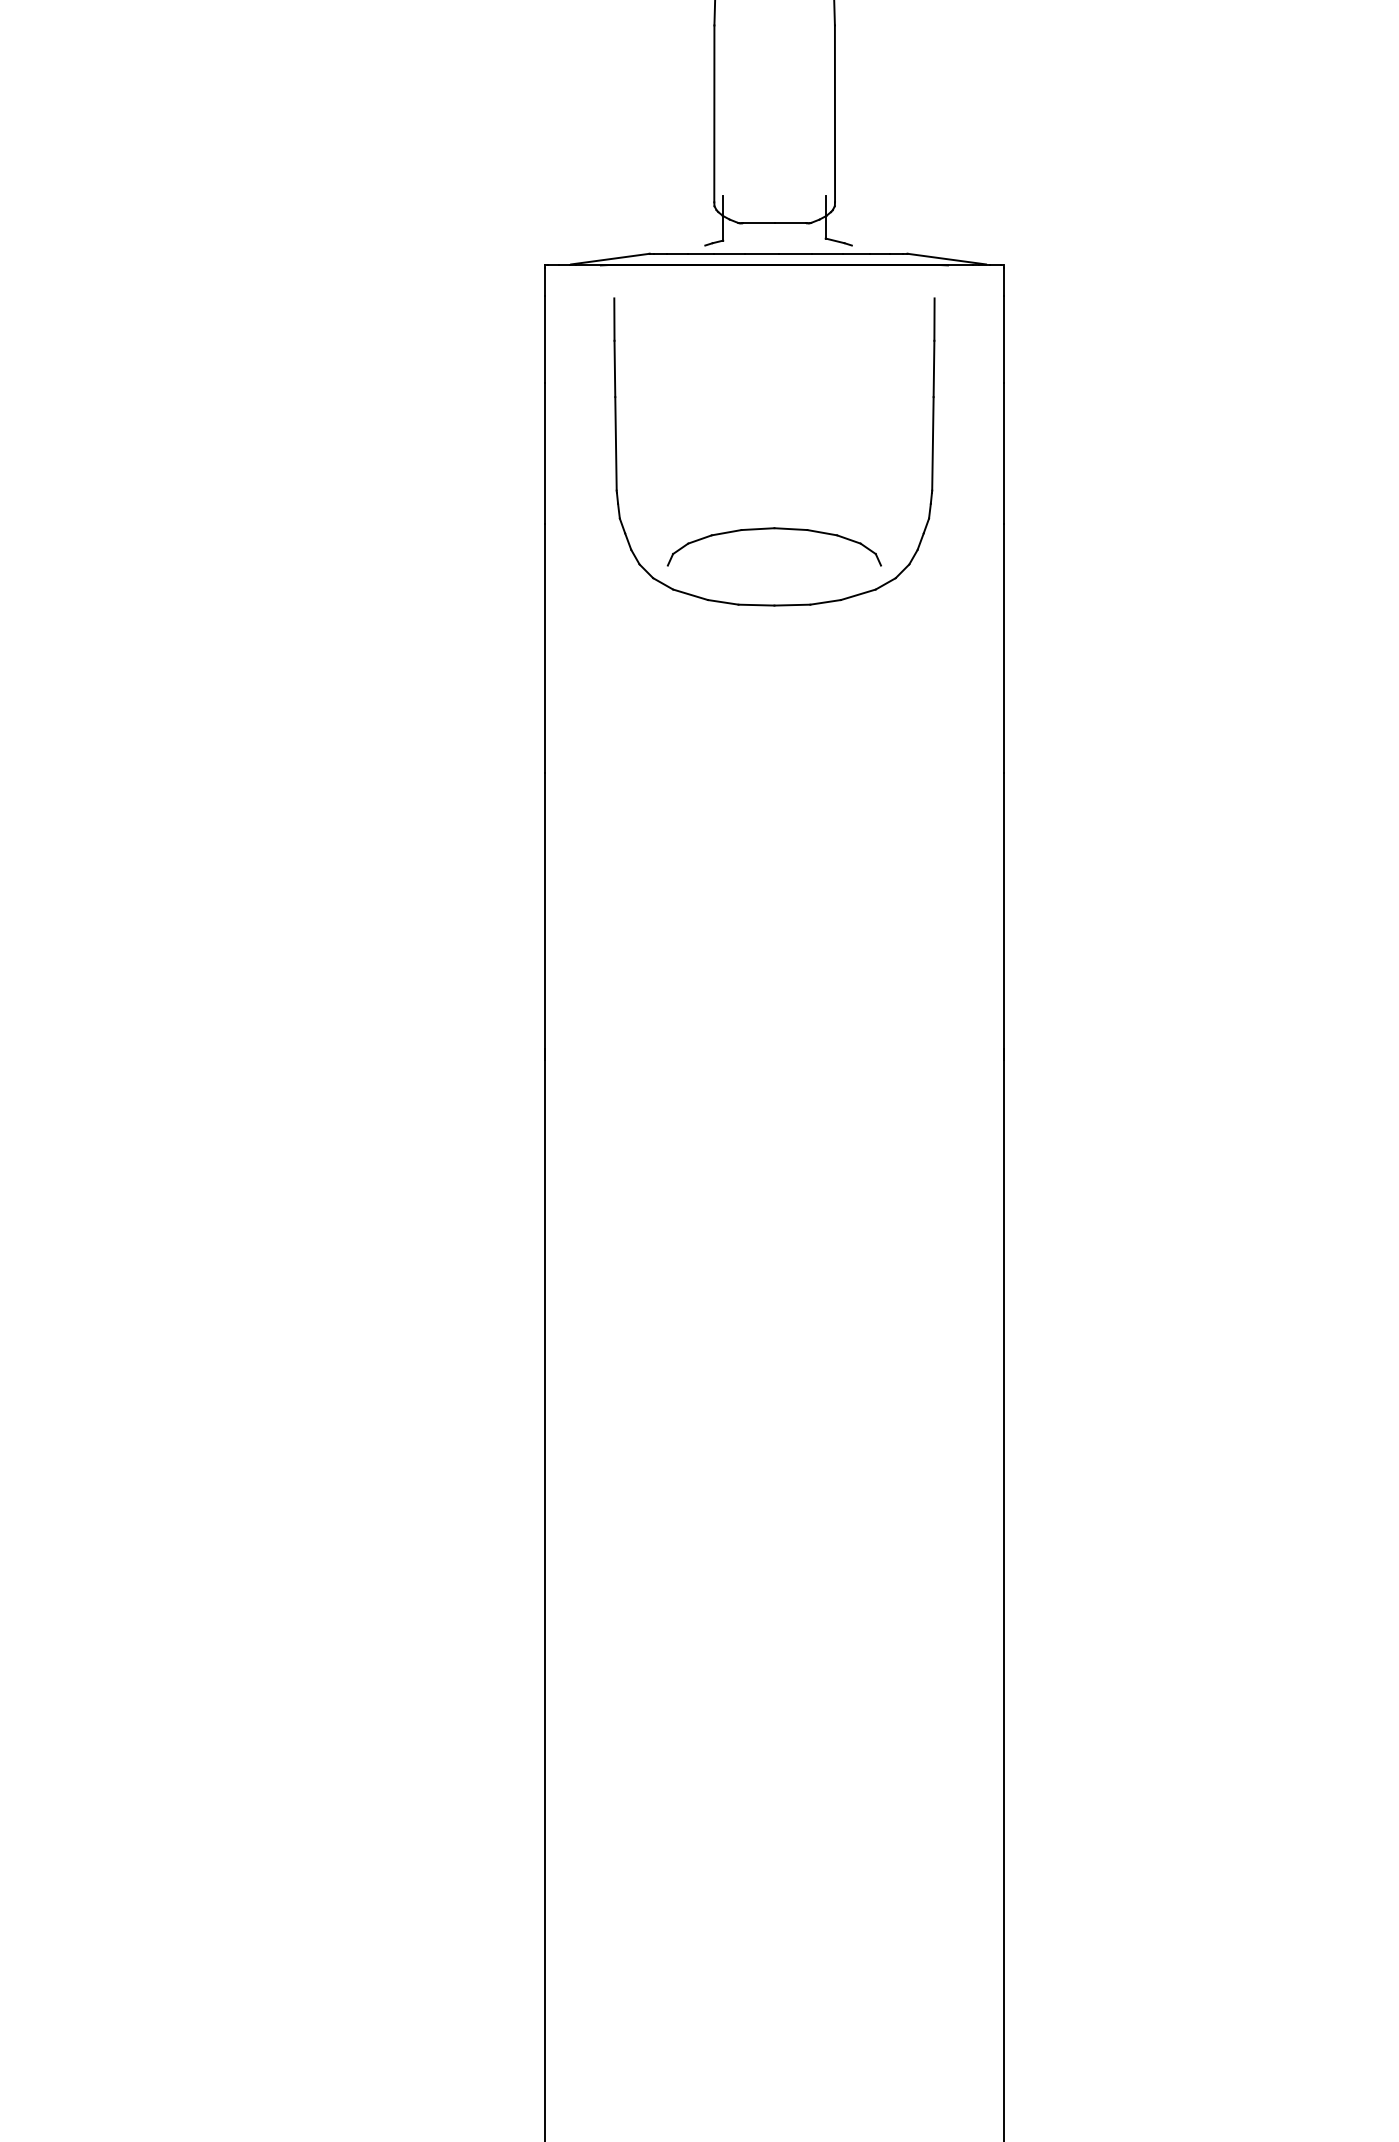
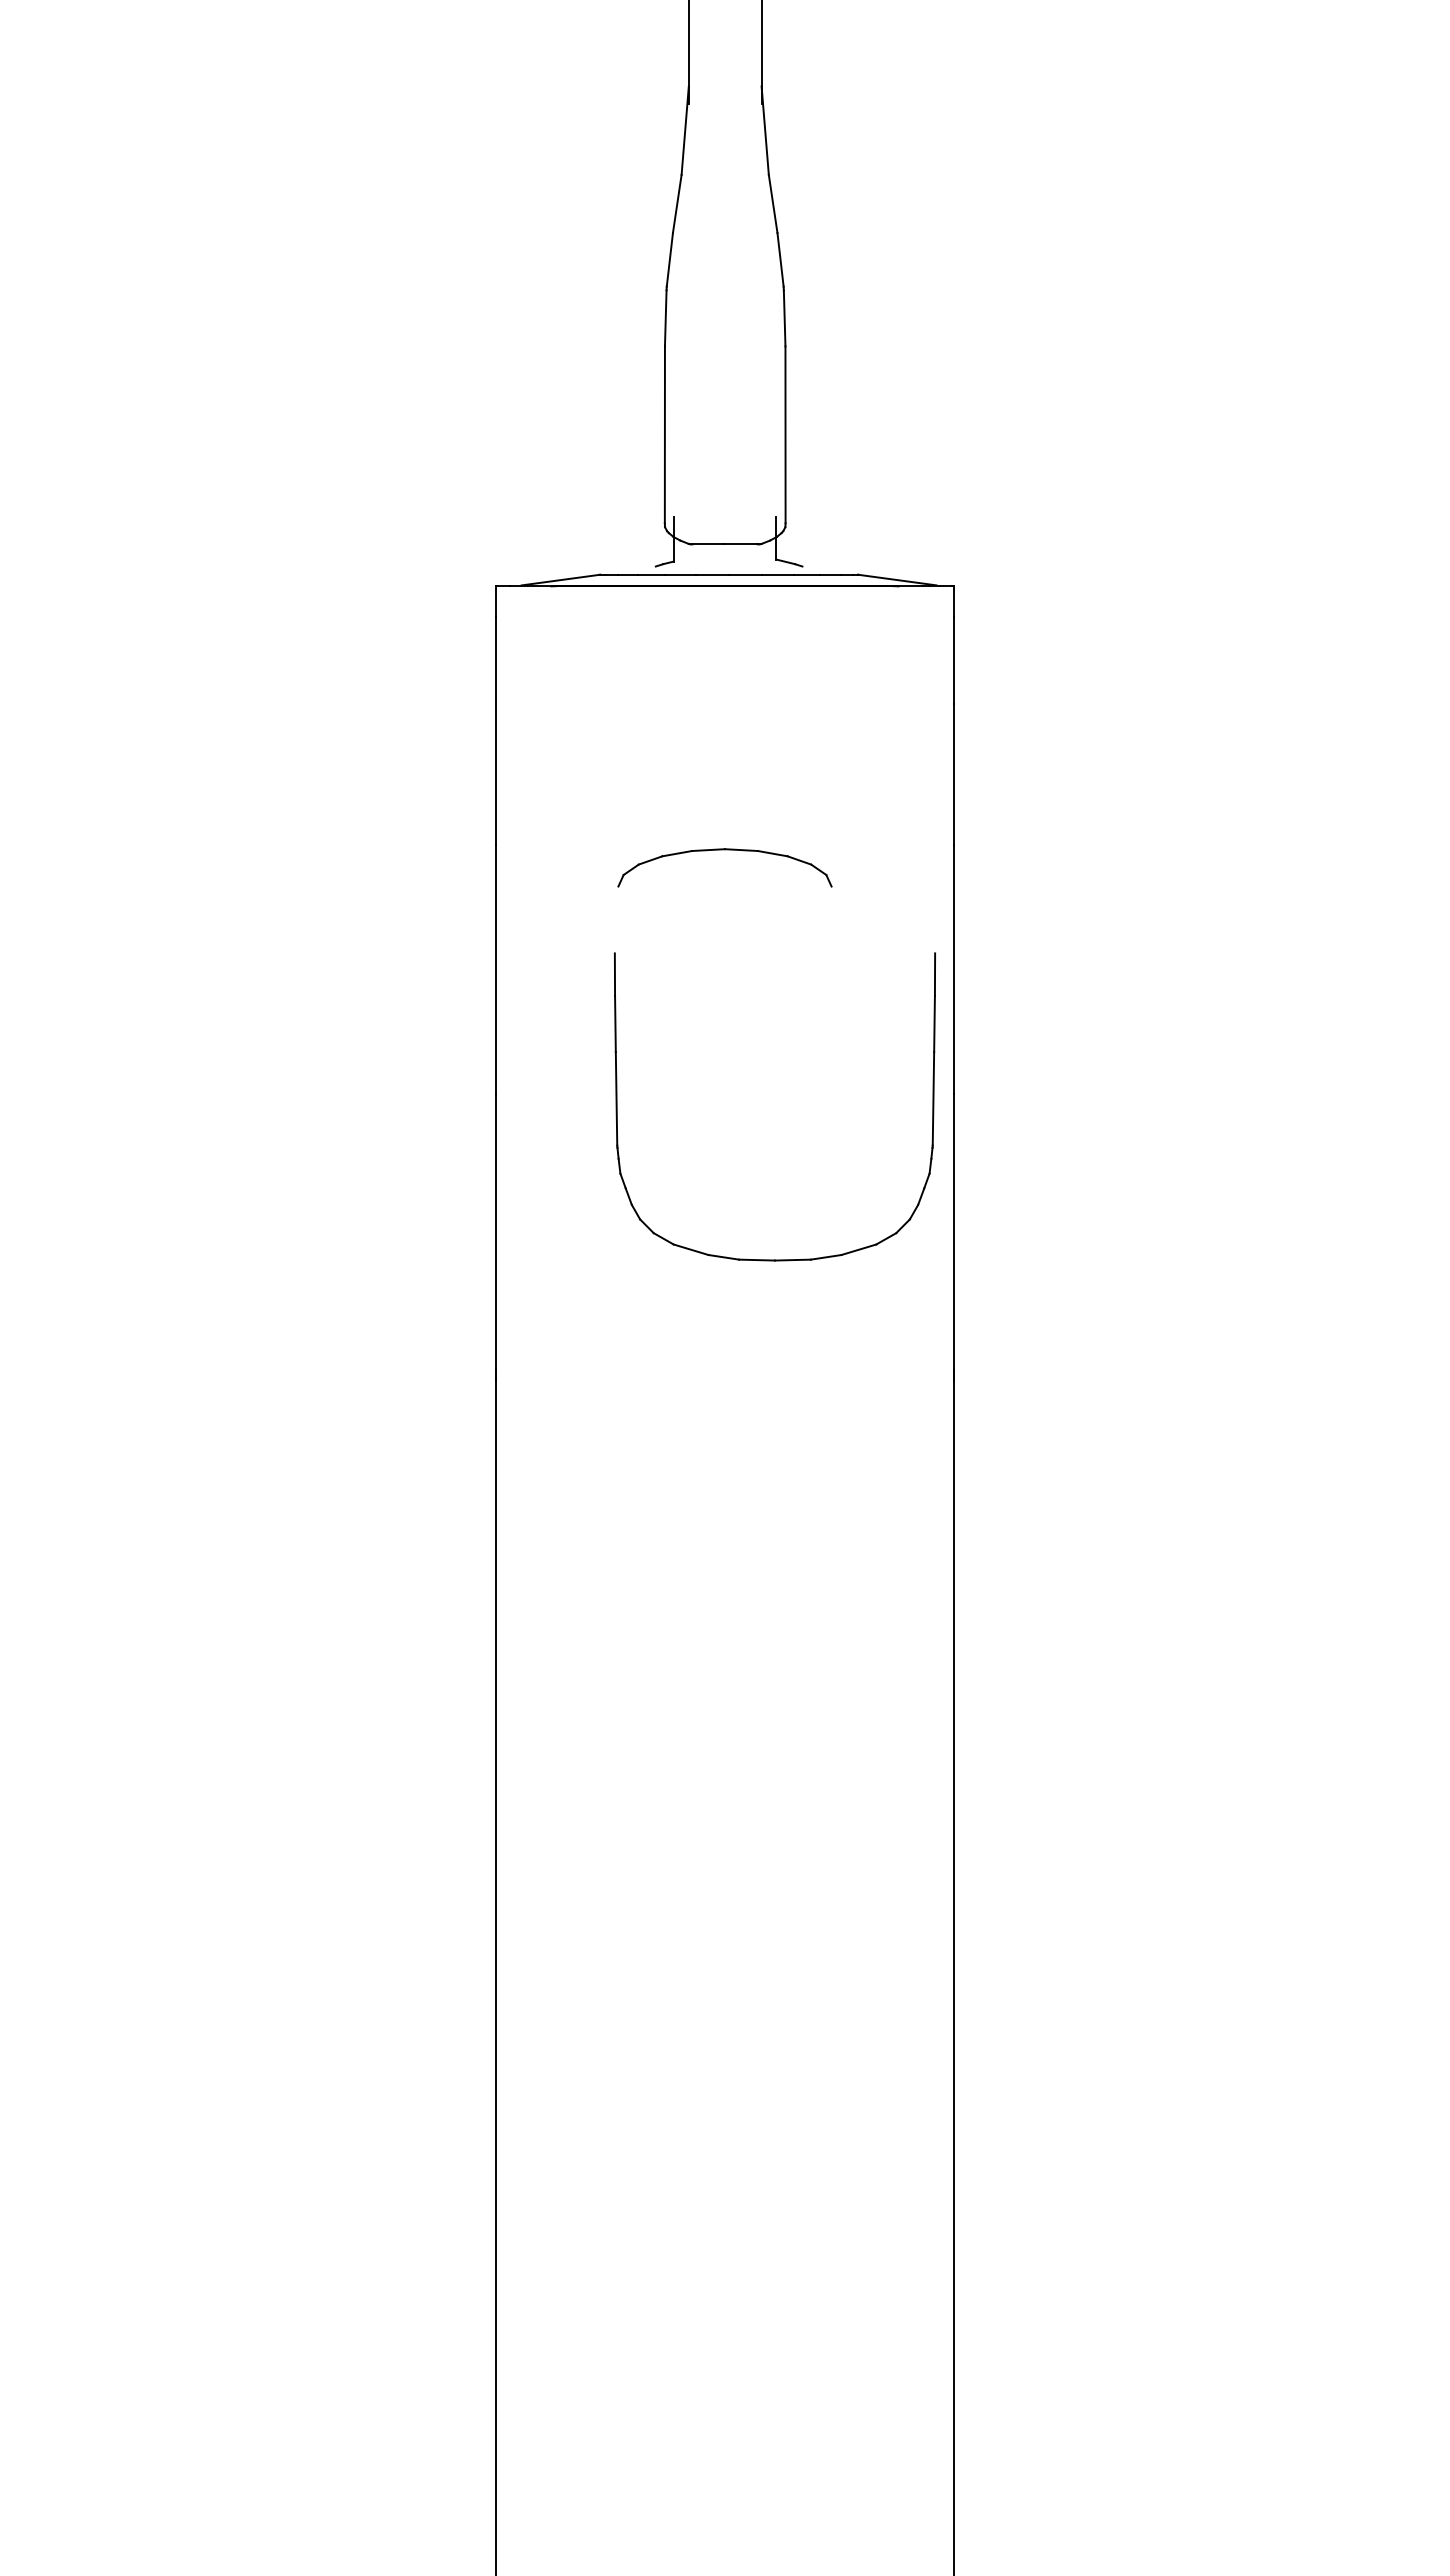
part: (773, 604) -> (774, 1259), moved

